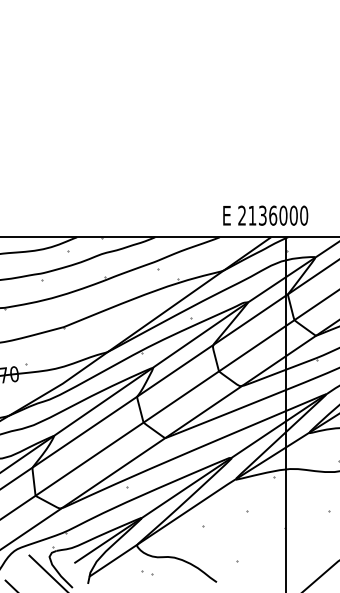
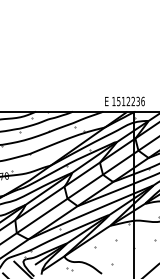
text: (273, 215) -> (128, 101), 2136000 -> 1512236

